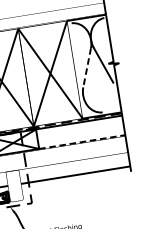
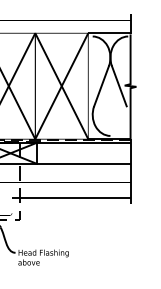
line: (87, 68) -> (101, 86), dashed -> solid
line: (81, 141) -> (83, 163), dashed -> solid

